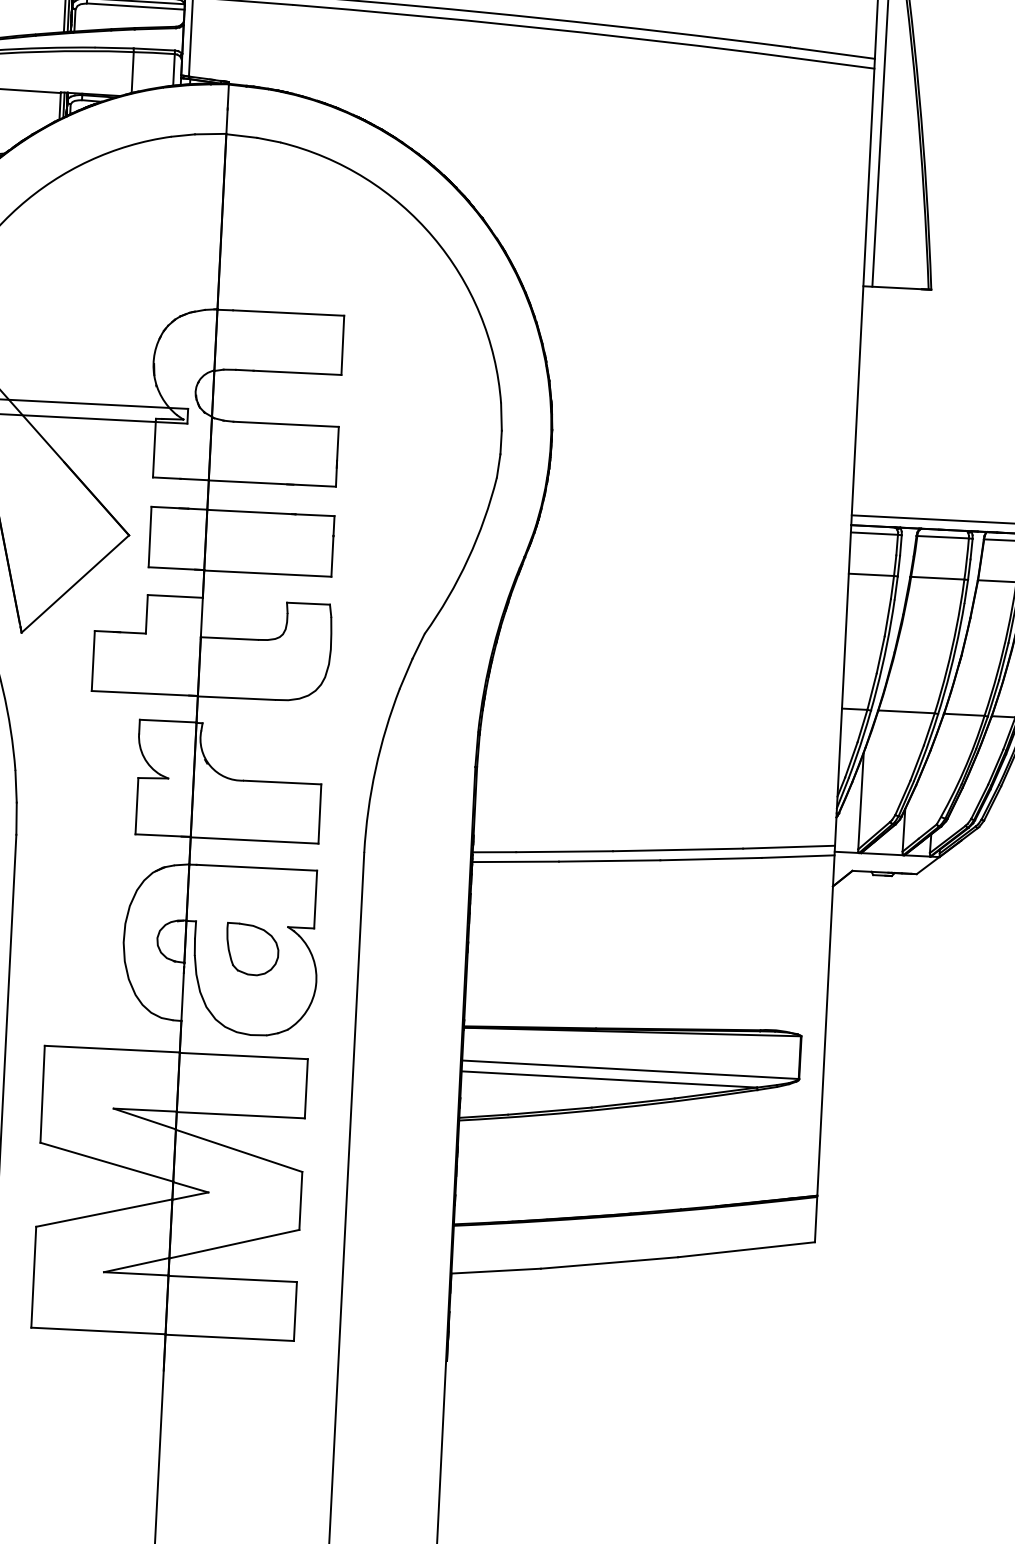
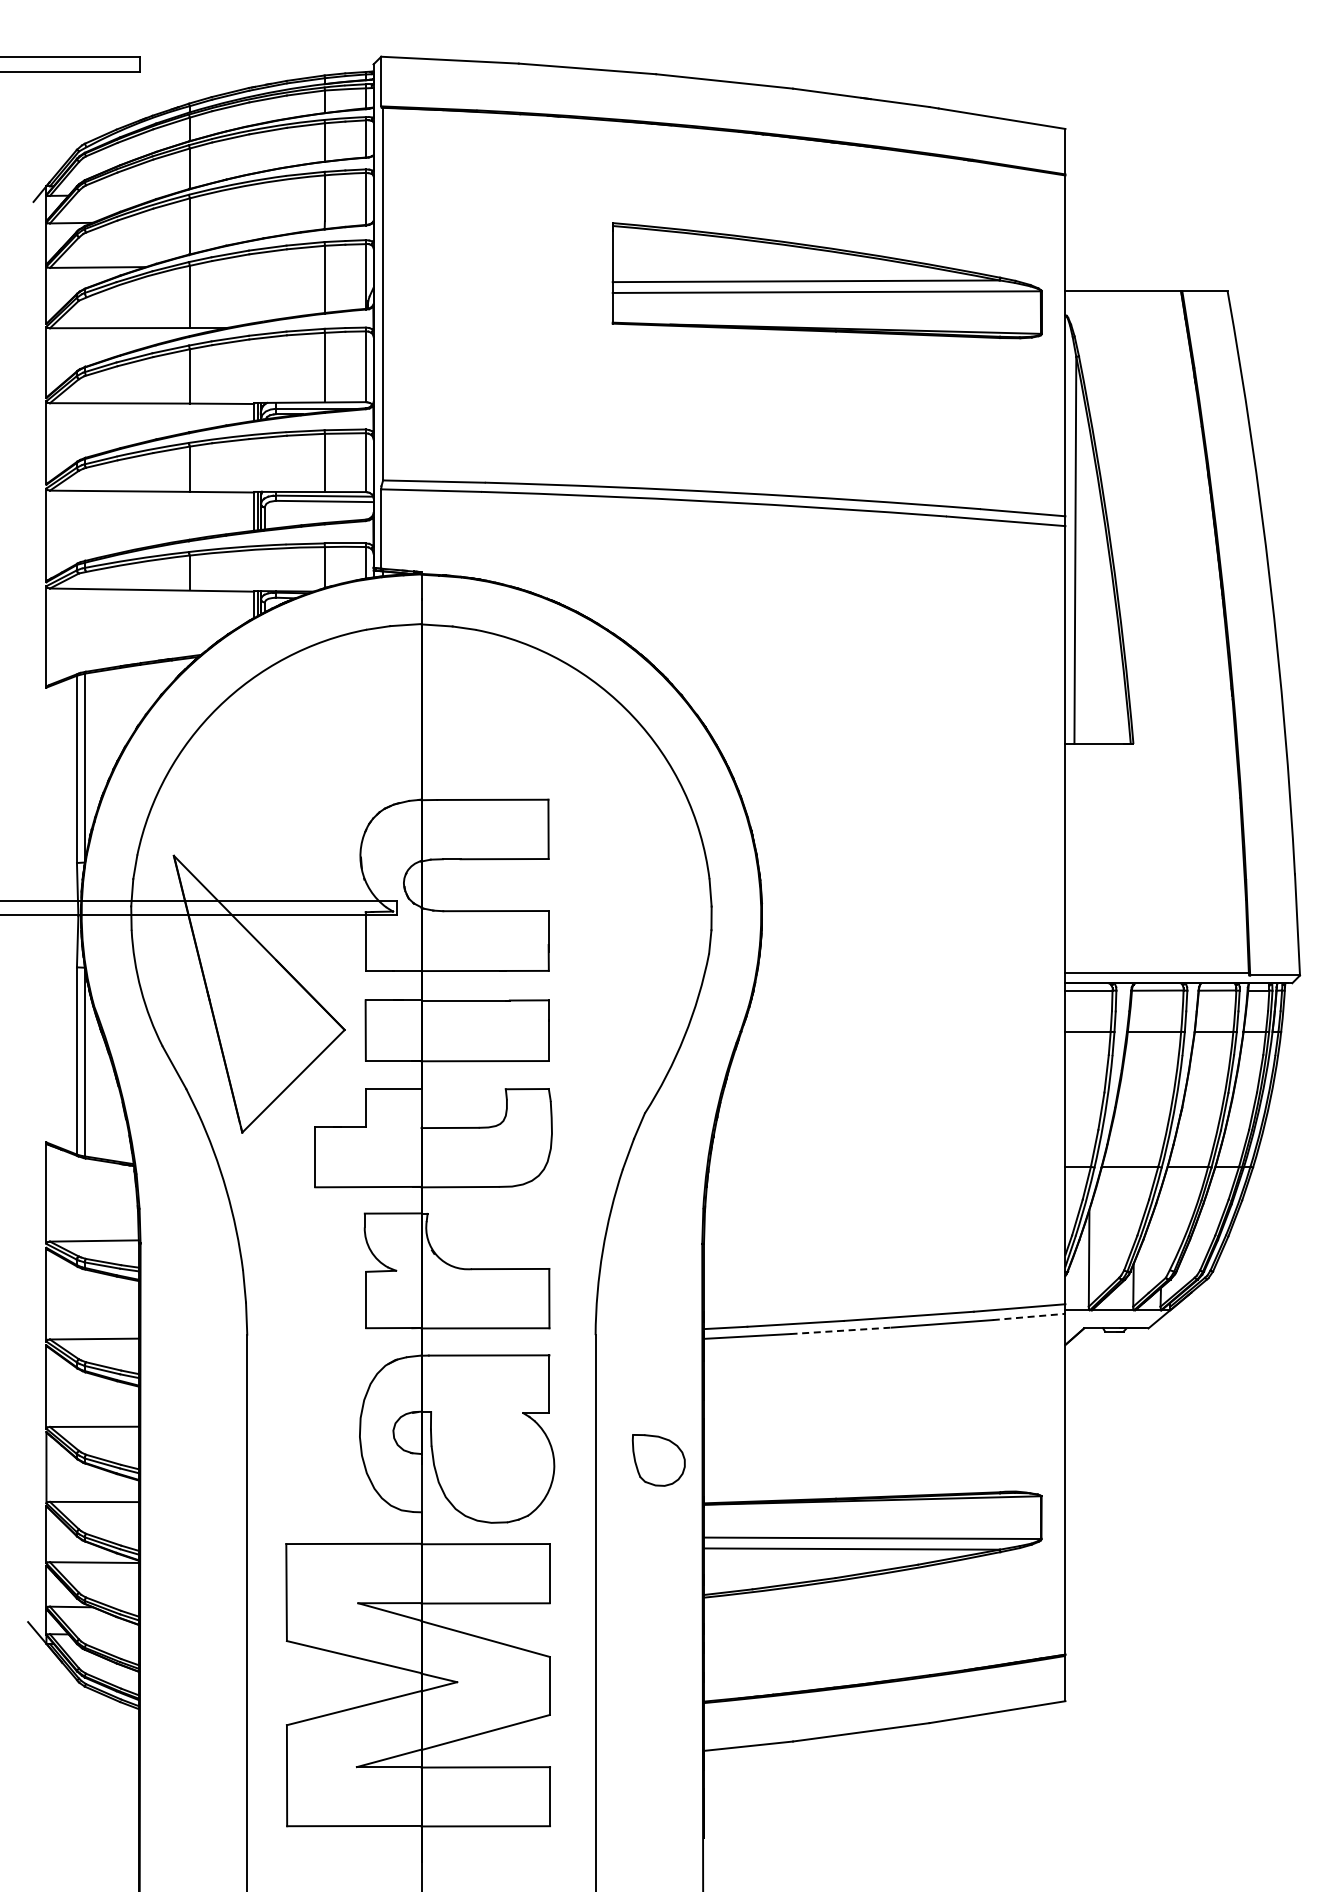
line: (798, 856) -> (1029, 1316), solid -> dashed
line: (610, 860) -> (841, 1330), solid -> dashed
part: (252, 949) -> (658, 1460), moved

